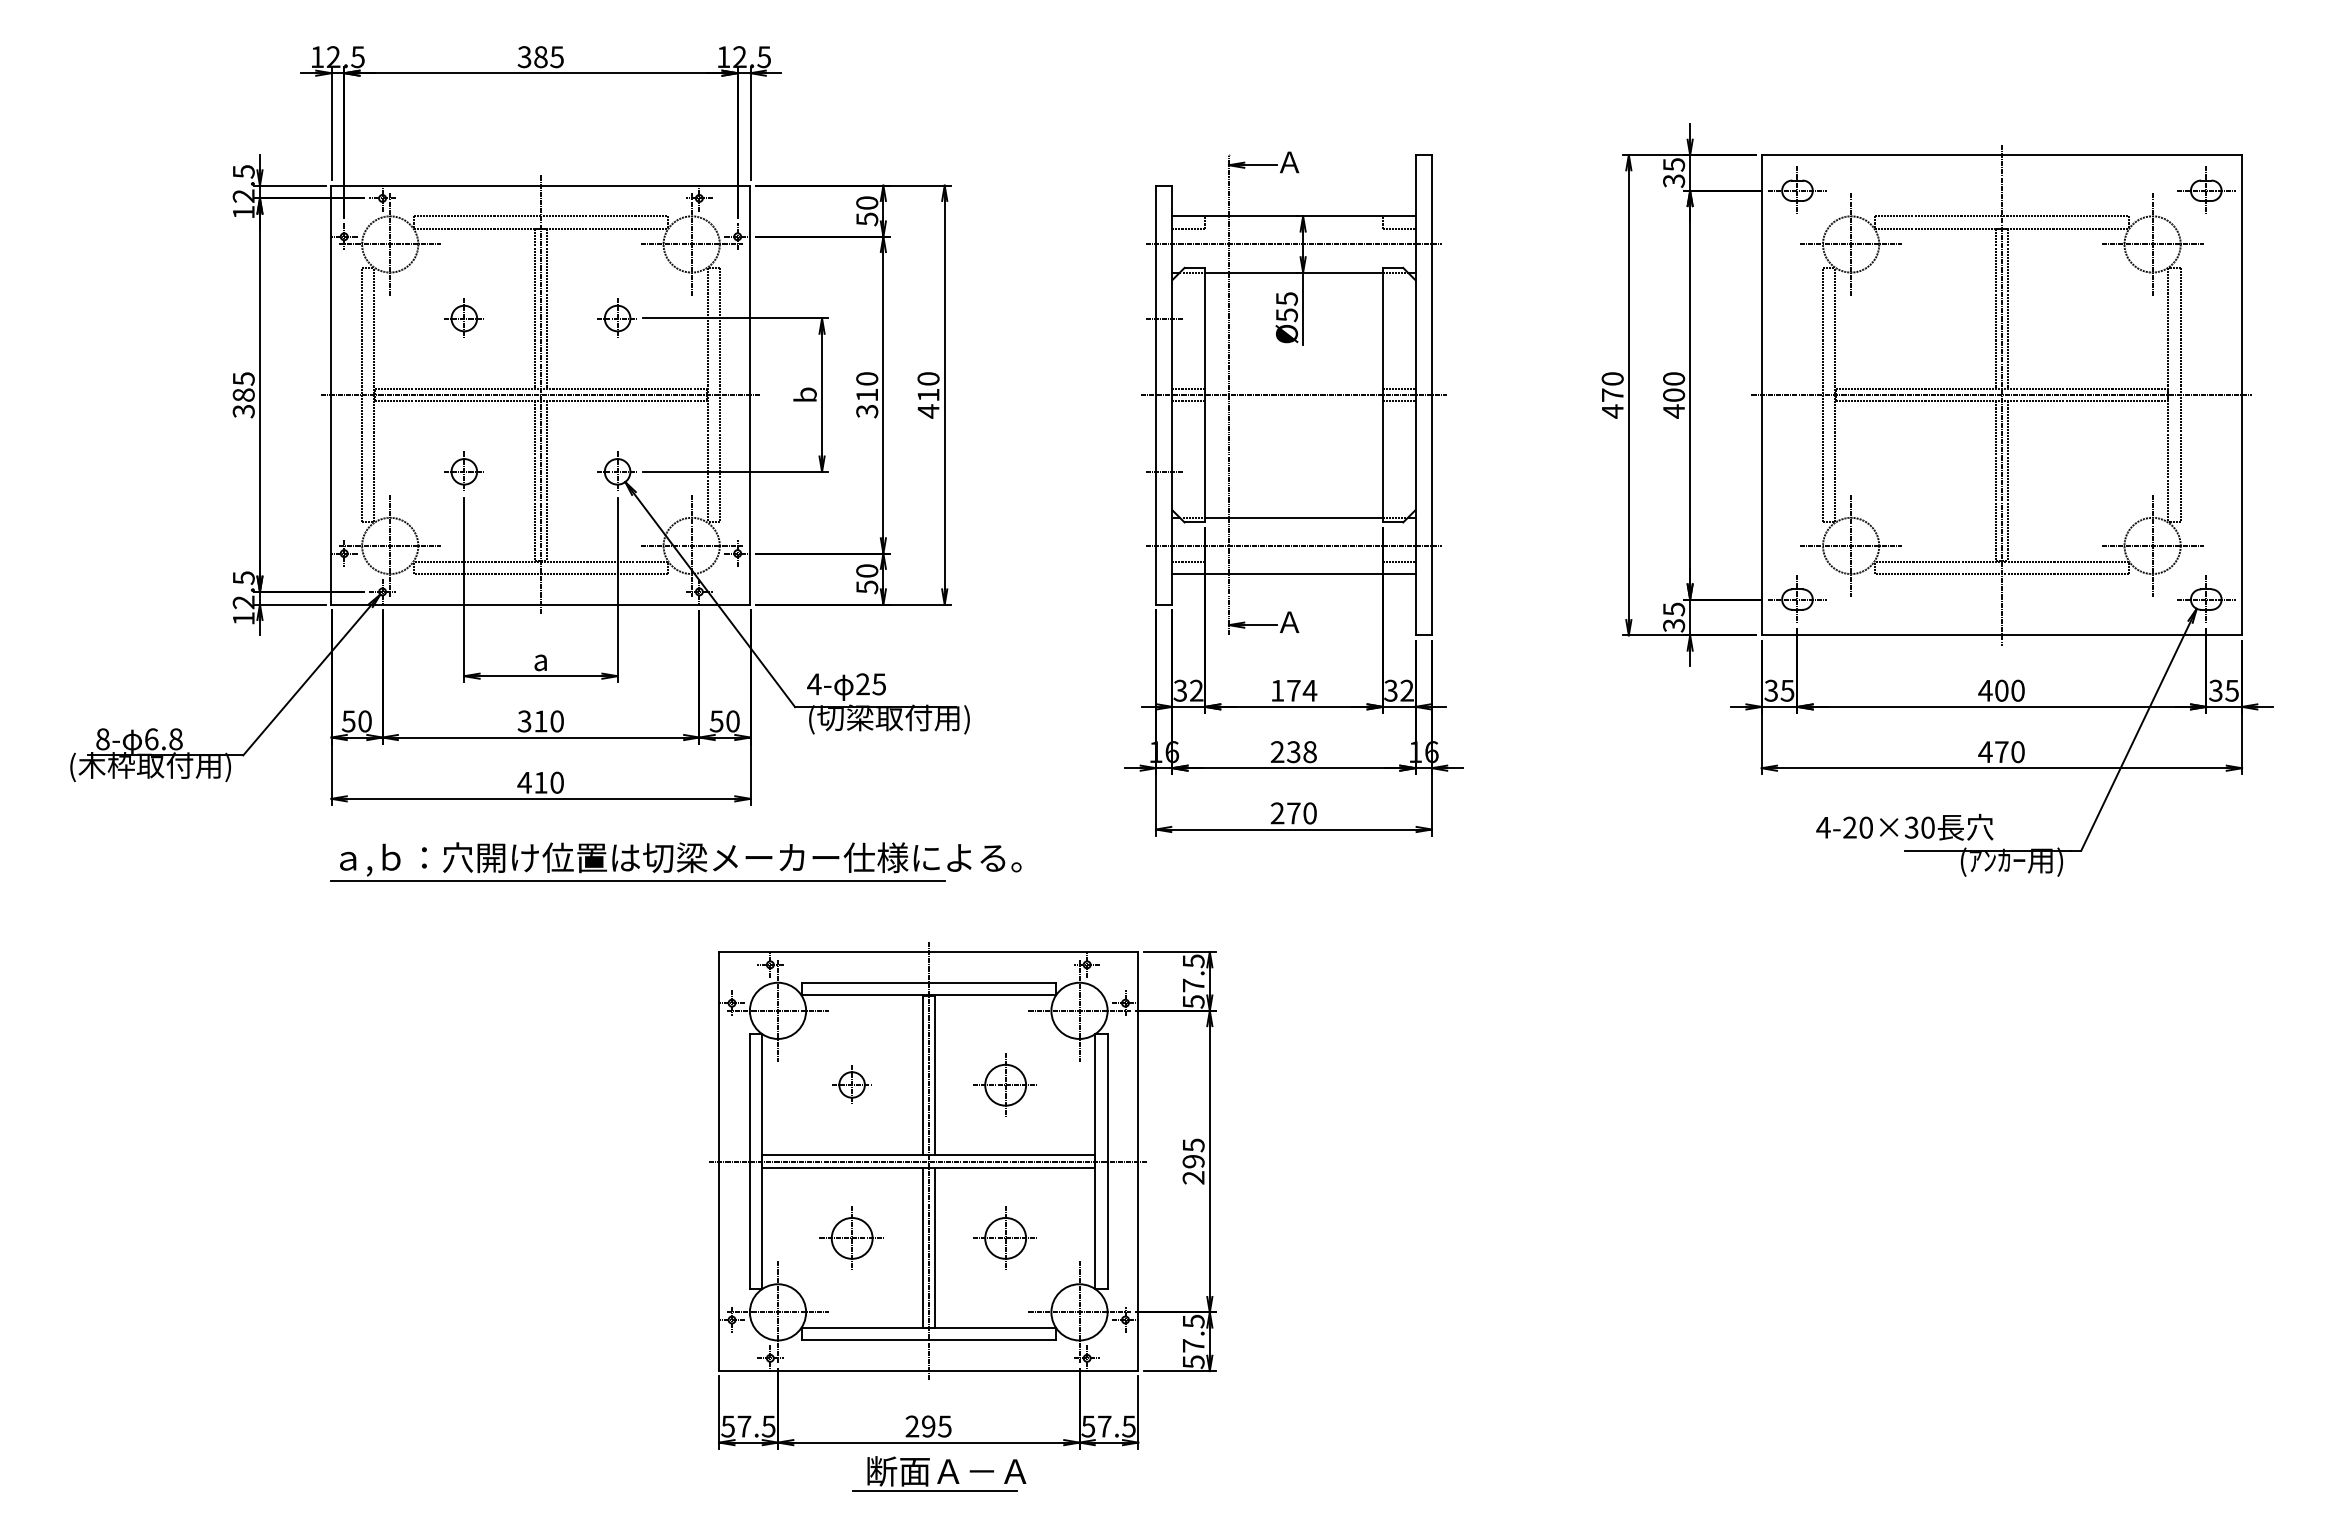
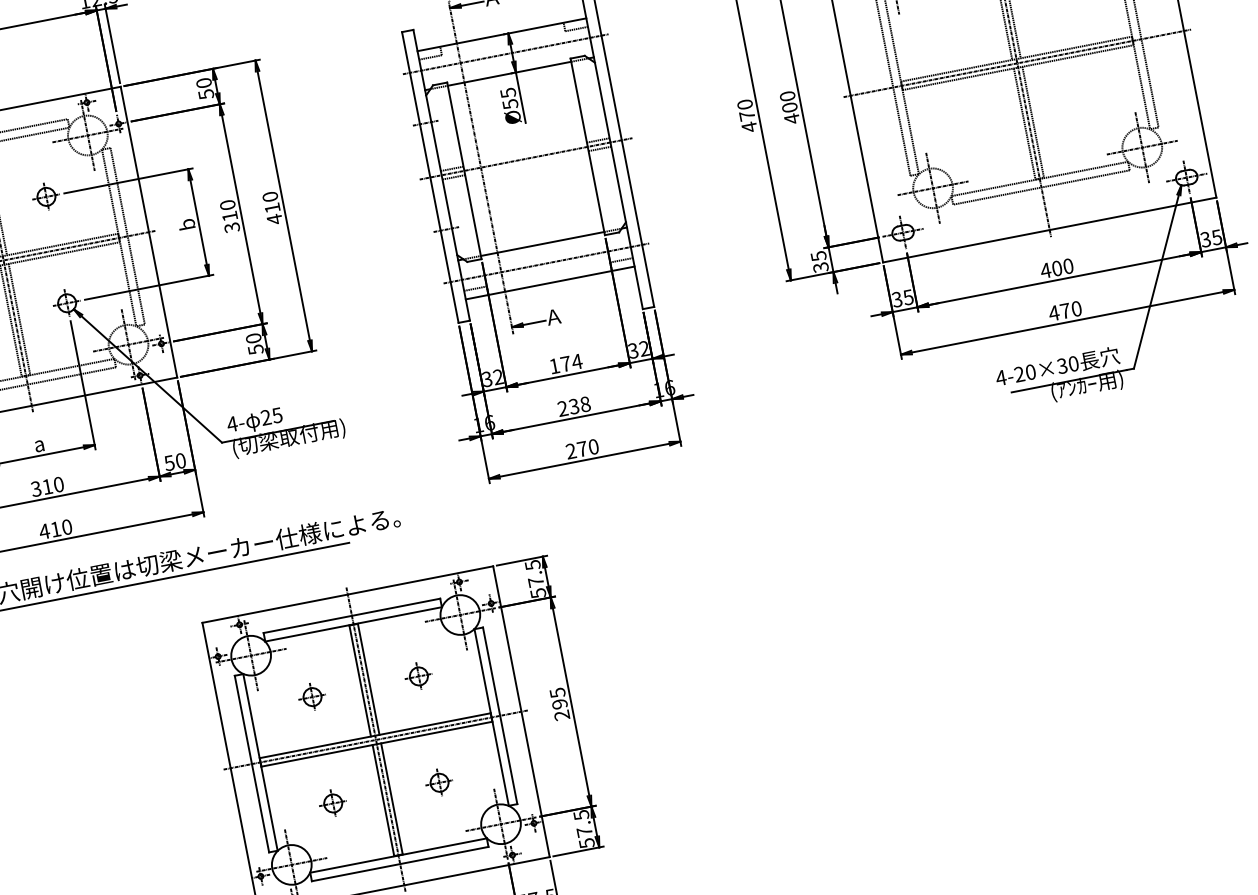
text: (1904, 826) -> (1057, 366), moved
part: (1004, 1084) -> (418, 676), size x0.62
part: (851, 1237) -> (332, 803), size x0.62
part: (1004, 1237) -> (438, 782), size x0.62

